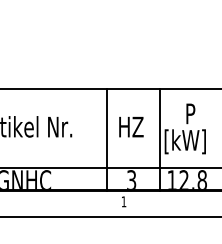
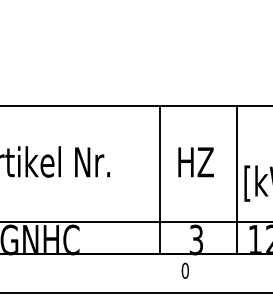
text: (123, 201) -> (184, 270), 1 -> 0

